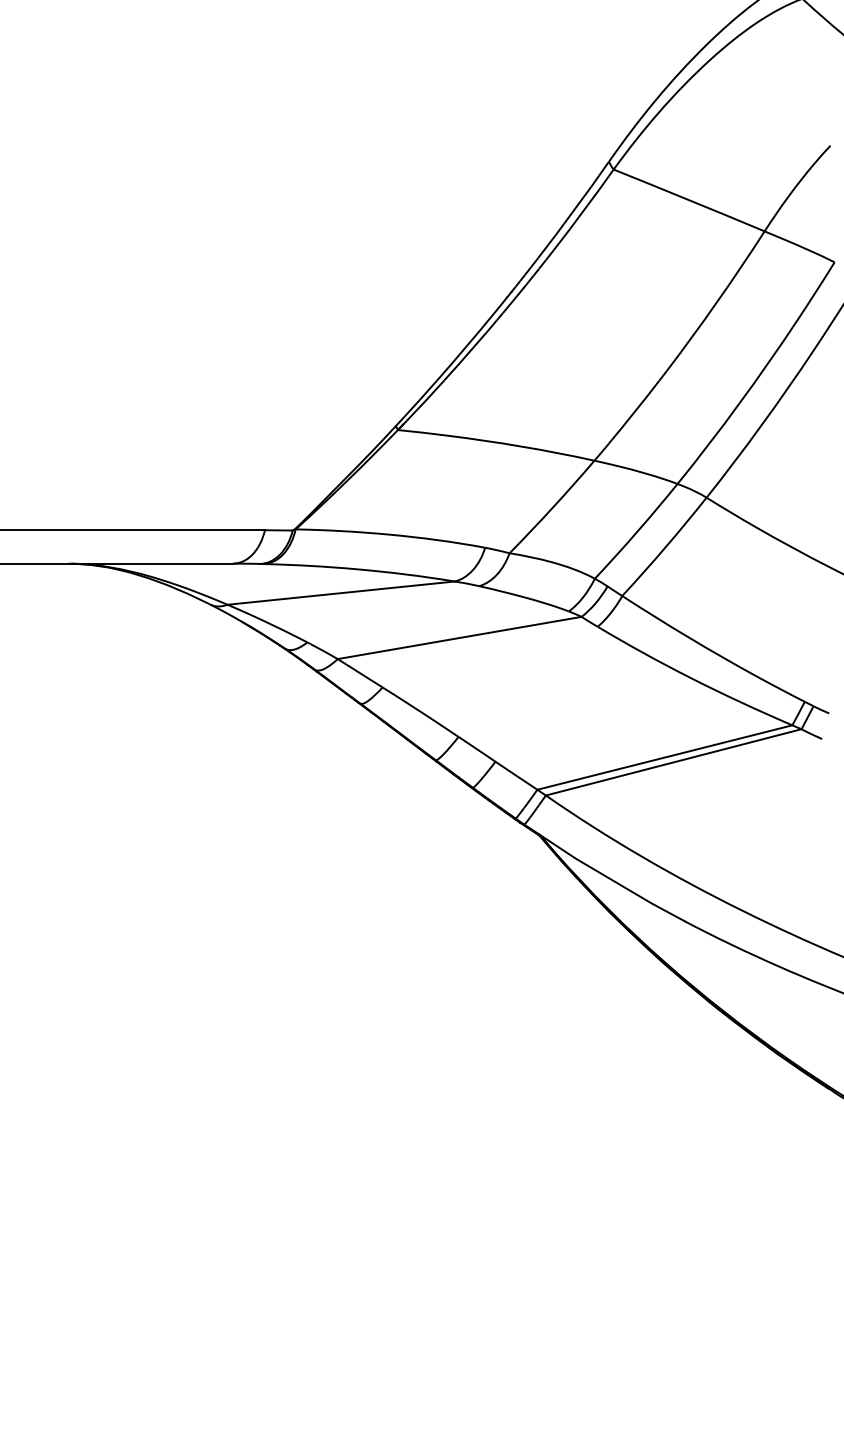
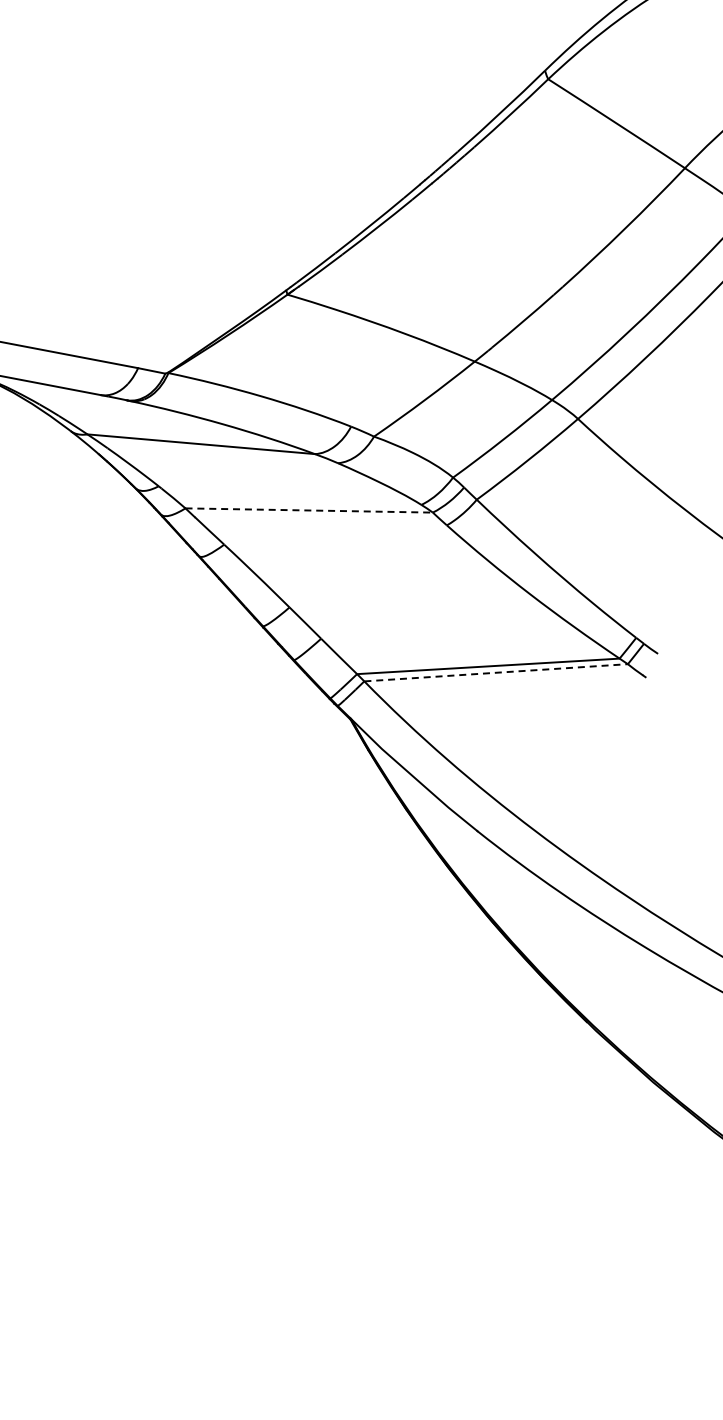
line: (459, 637) -> (309, 509), solid -> dashed
line: (674, 762) -> (496, 673), solid -> dashed

